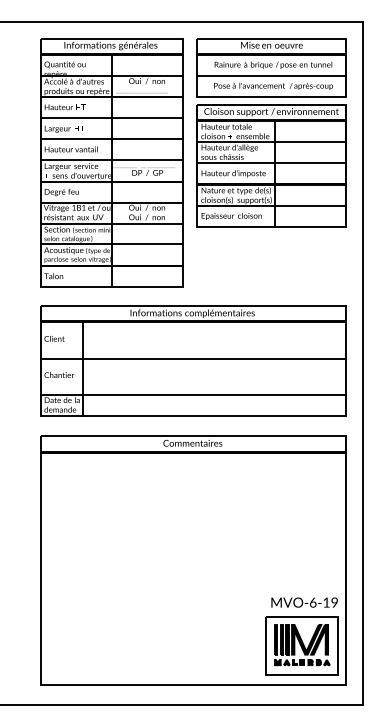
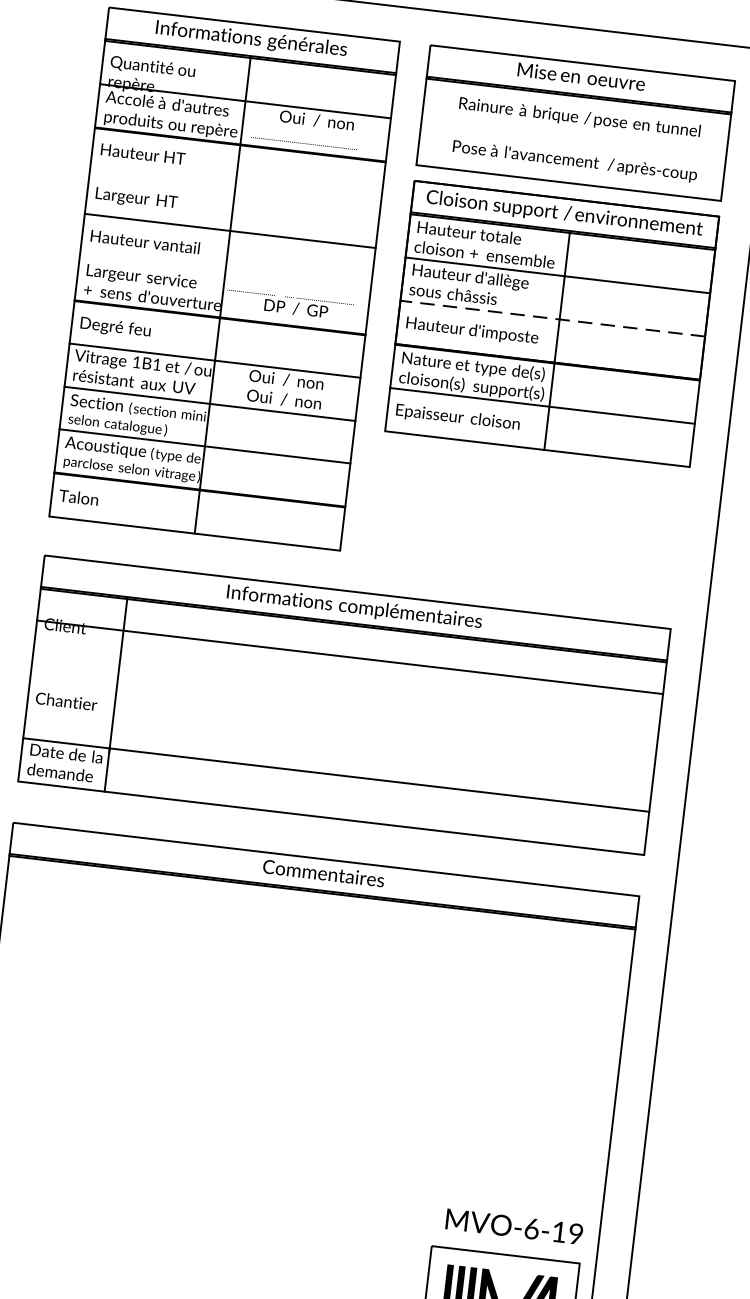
line: (271, 76) -> (573, 140), removed
line: (111, 118) -> (235, 188), removed
line: (111, 160) -> (225, 274), removed
line: (271, 163) -> (552, 319), solid -> dashed
line: (193, 358) -> (350, 656), moved

